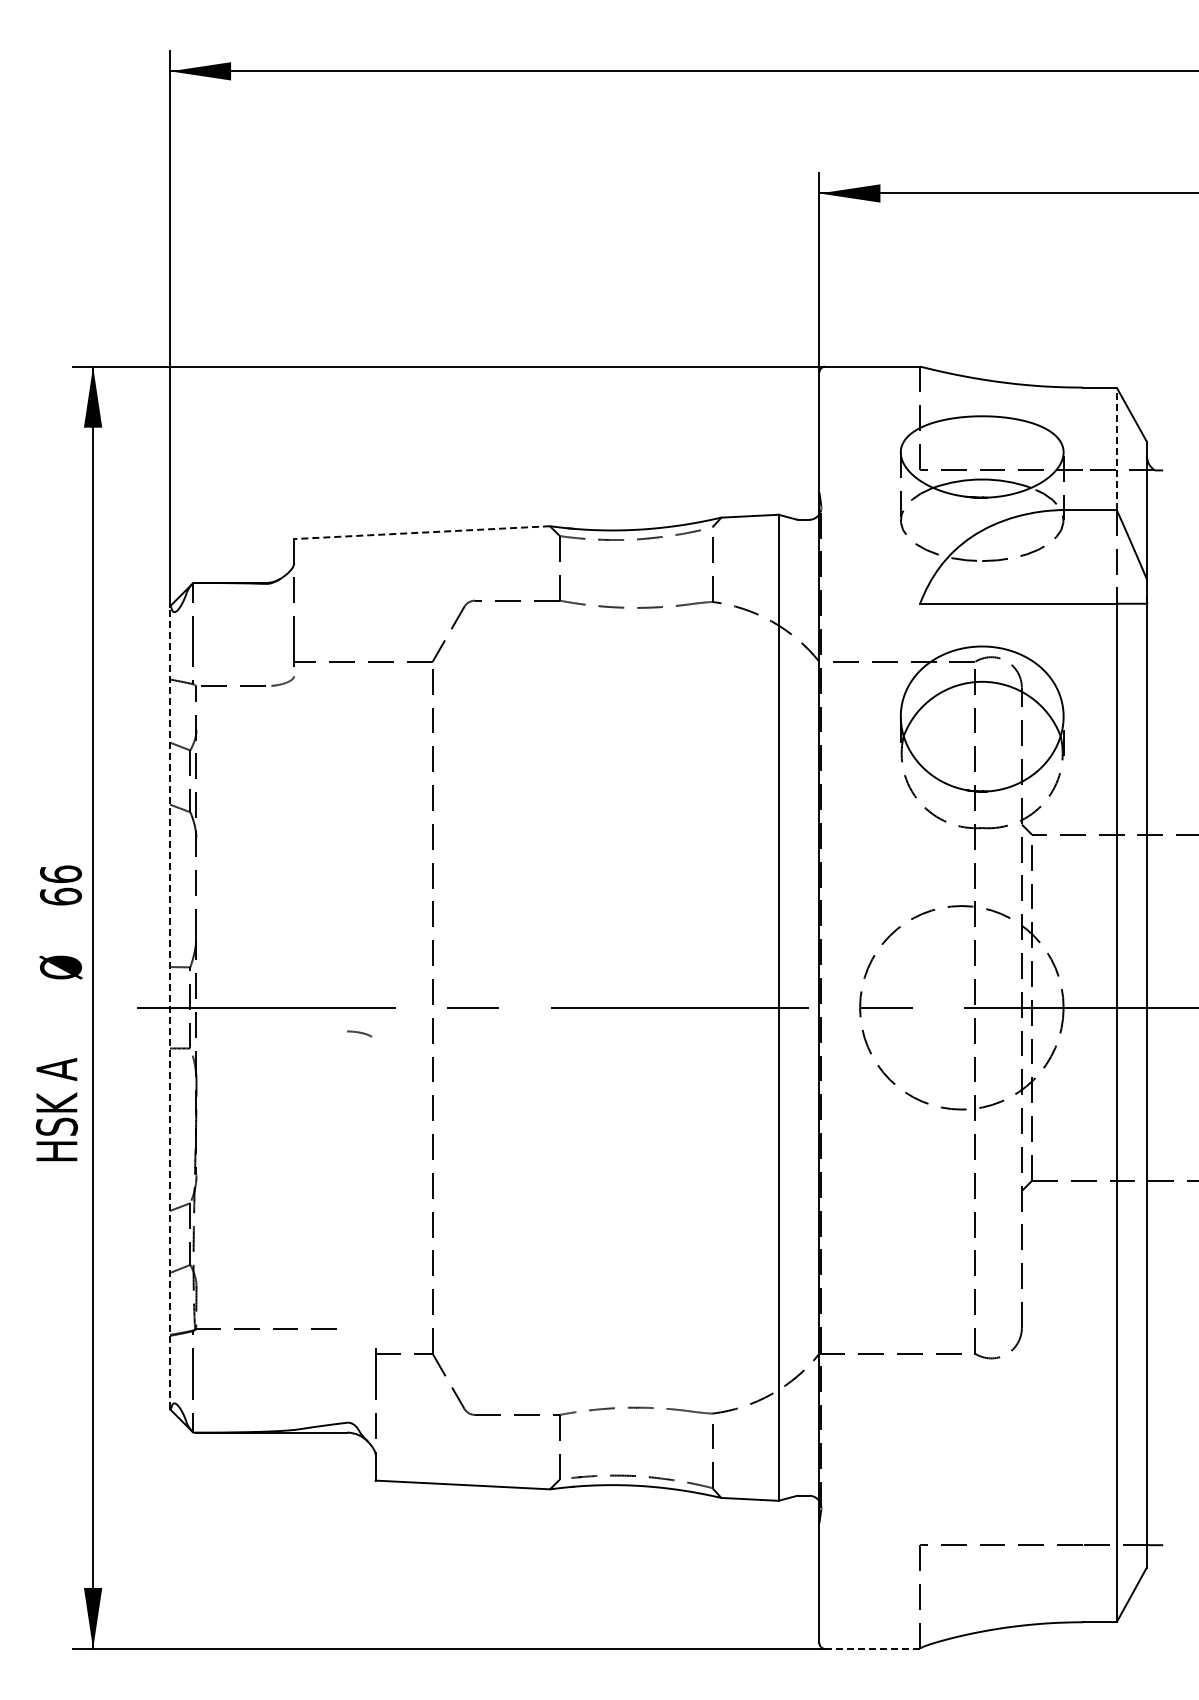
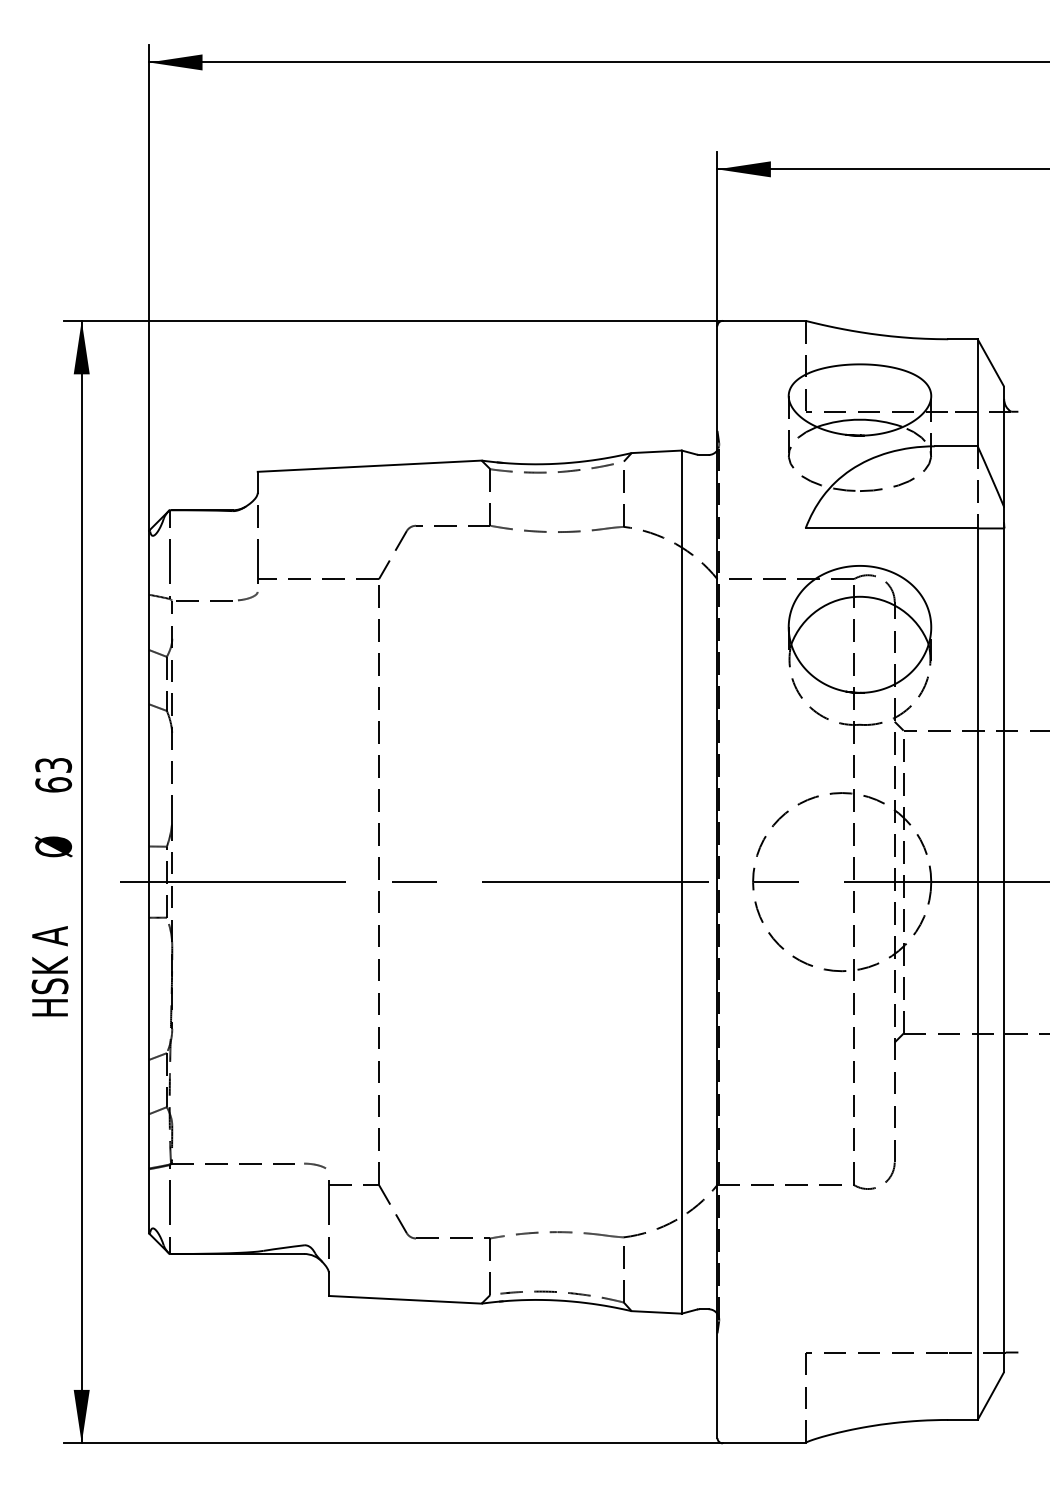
line: (1116, 448) -> (977, 392), dashed -> solid
line: (421, 532) -> (369, 466), dashed -> solid
text: (61, 874) -> (54, 765), 66 -> 63
line: (170, 1007) -> (149, 881), dashed -> solid
curve: (359, 1033) -> (314, 1165), moved
line: (873, 1649) -> (764, 1443), dashed -> solid

